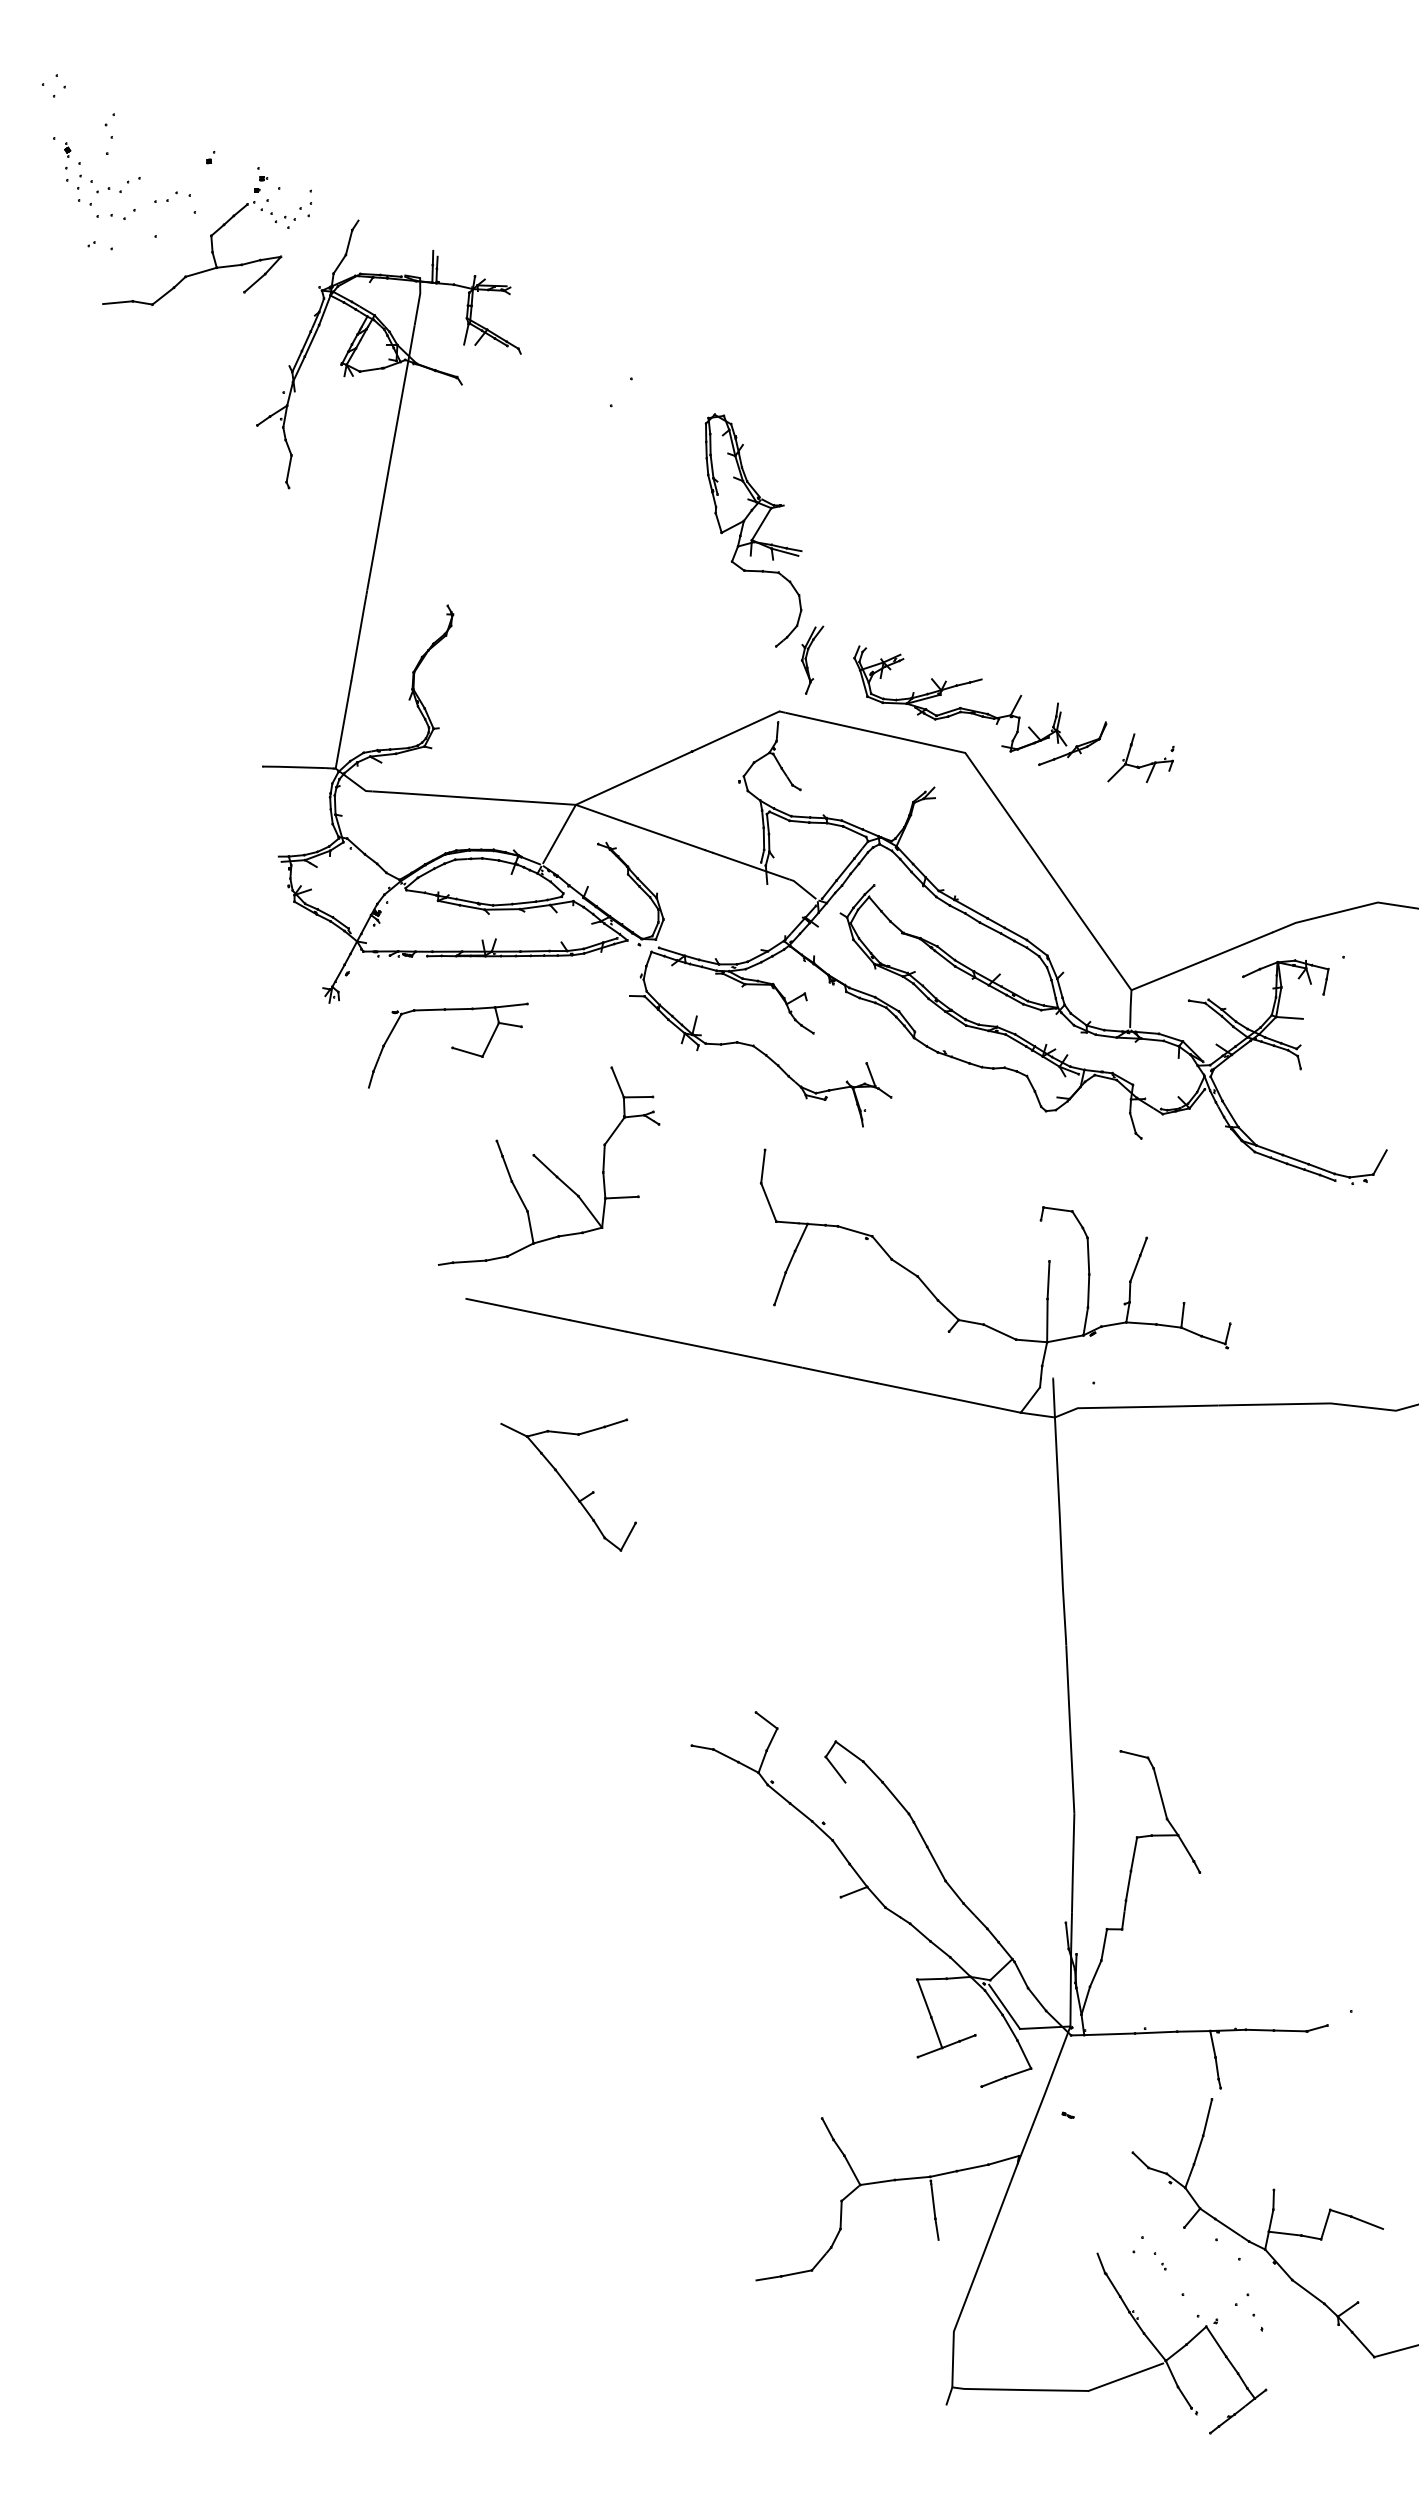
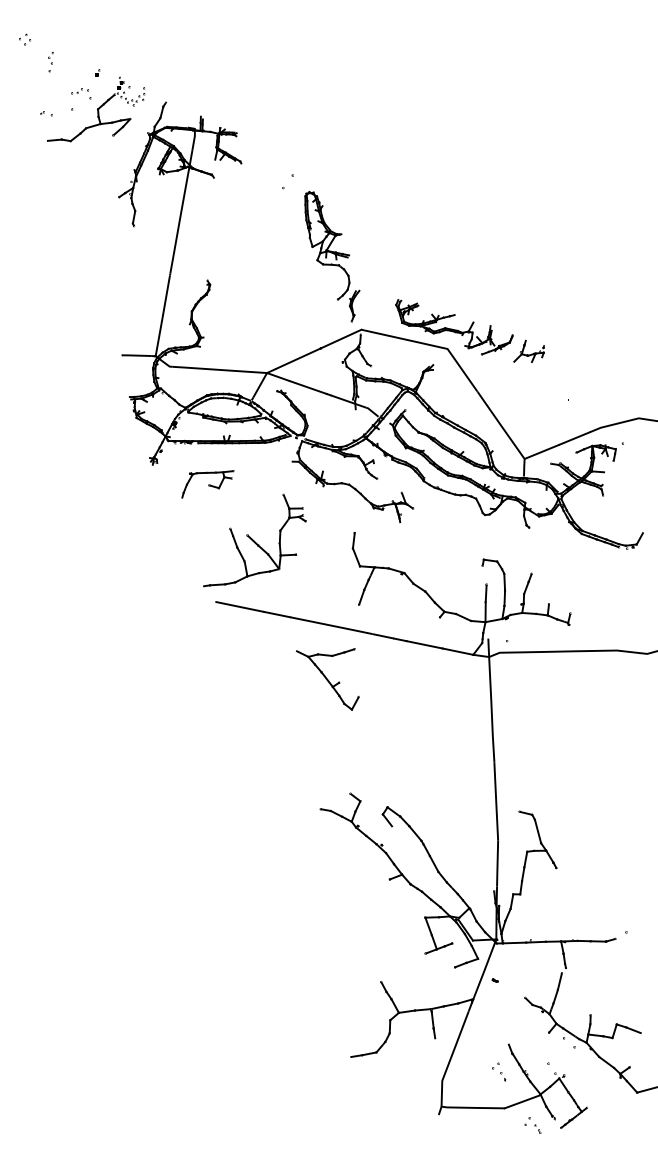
part: (95, 178) -> (44, 82), removed
part: (764, 553) -> (332, 256), moved
part: (447, 1045) -> (207, 484), size x0.7
part: (568, 1485) -> (327, 679), moved
part: (1148, 2253) -> (532, 1125), moved
part: (1249, 2311) -> (499, 1071), moved

